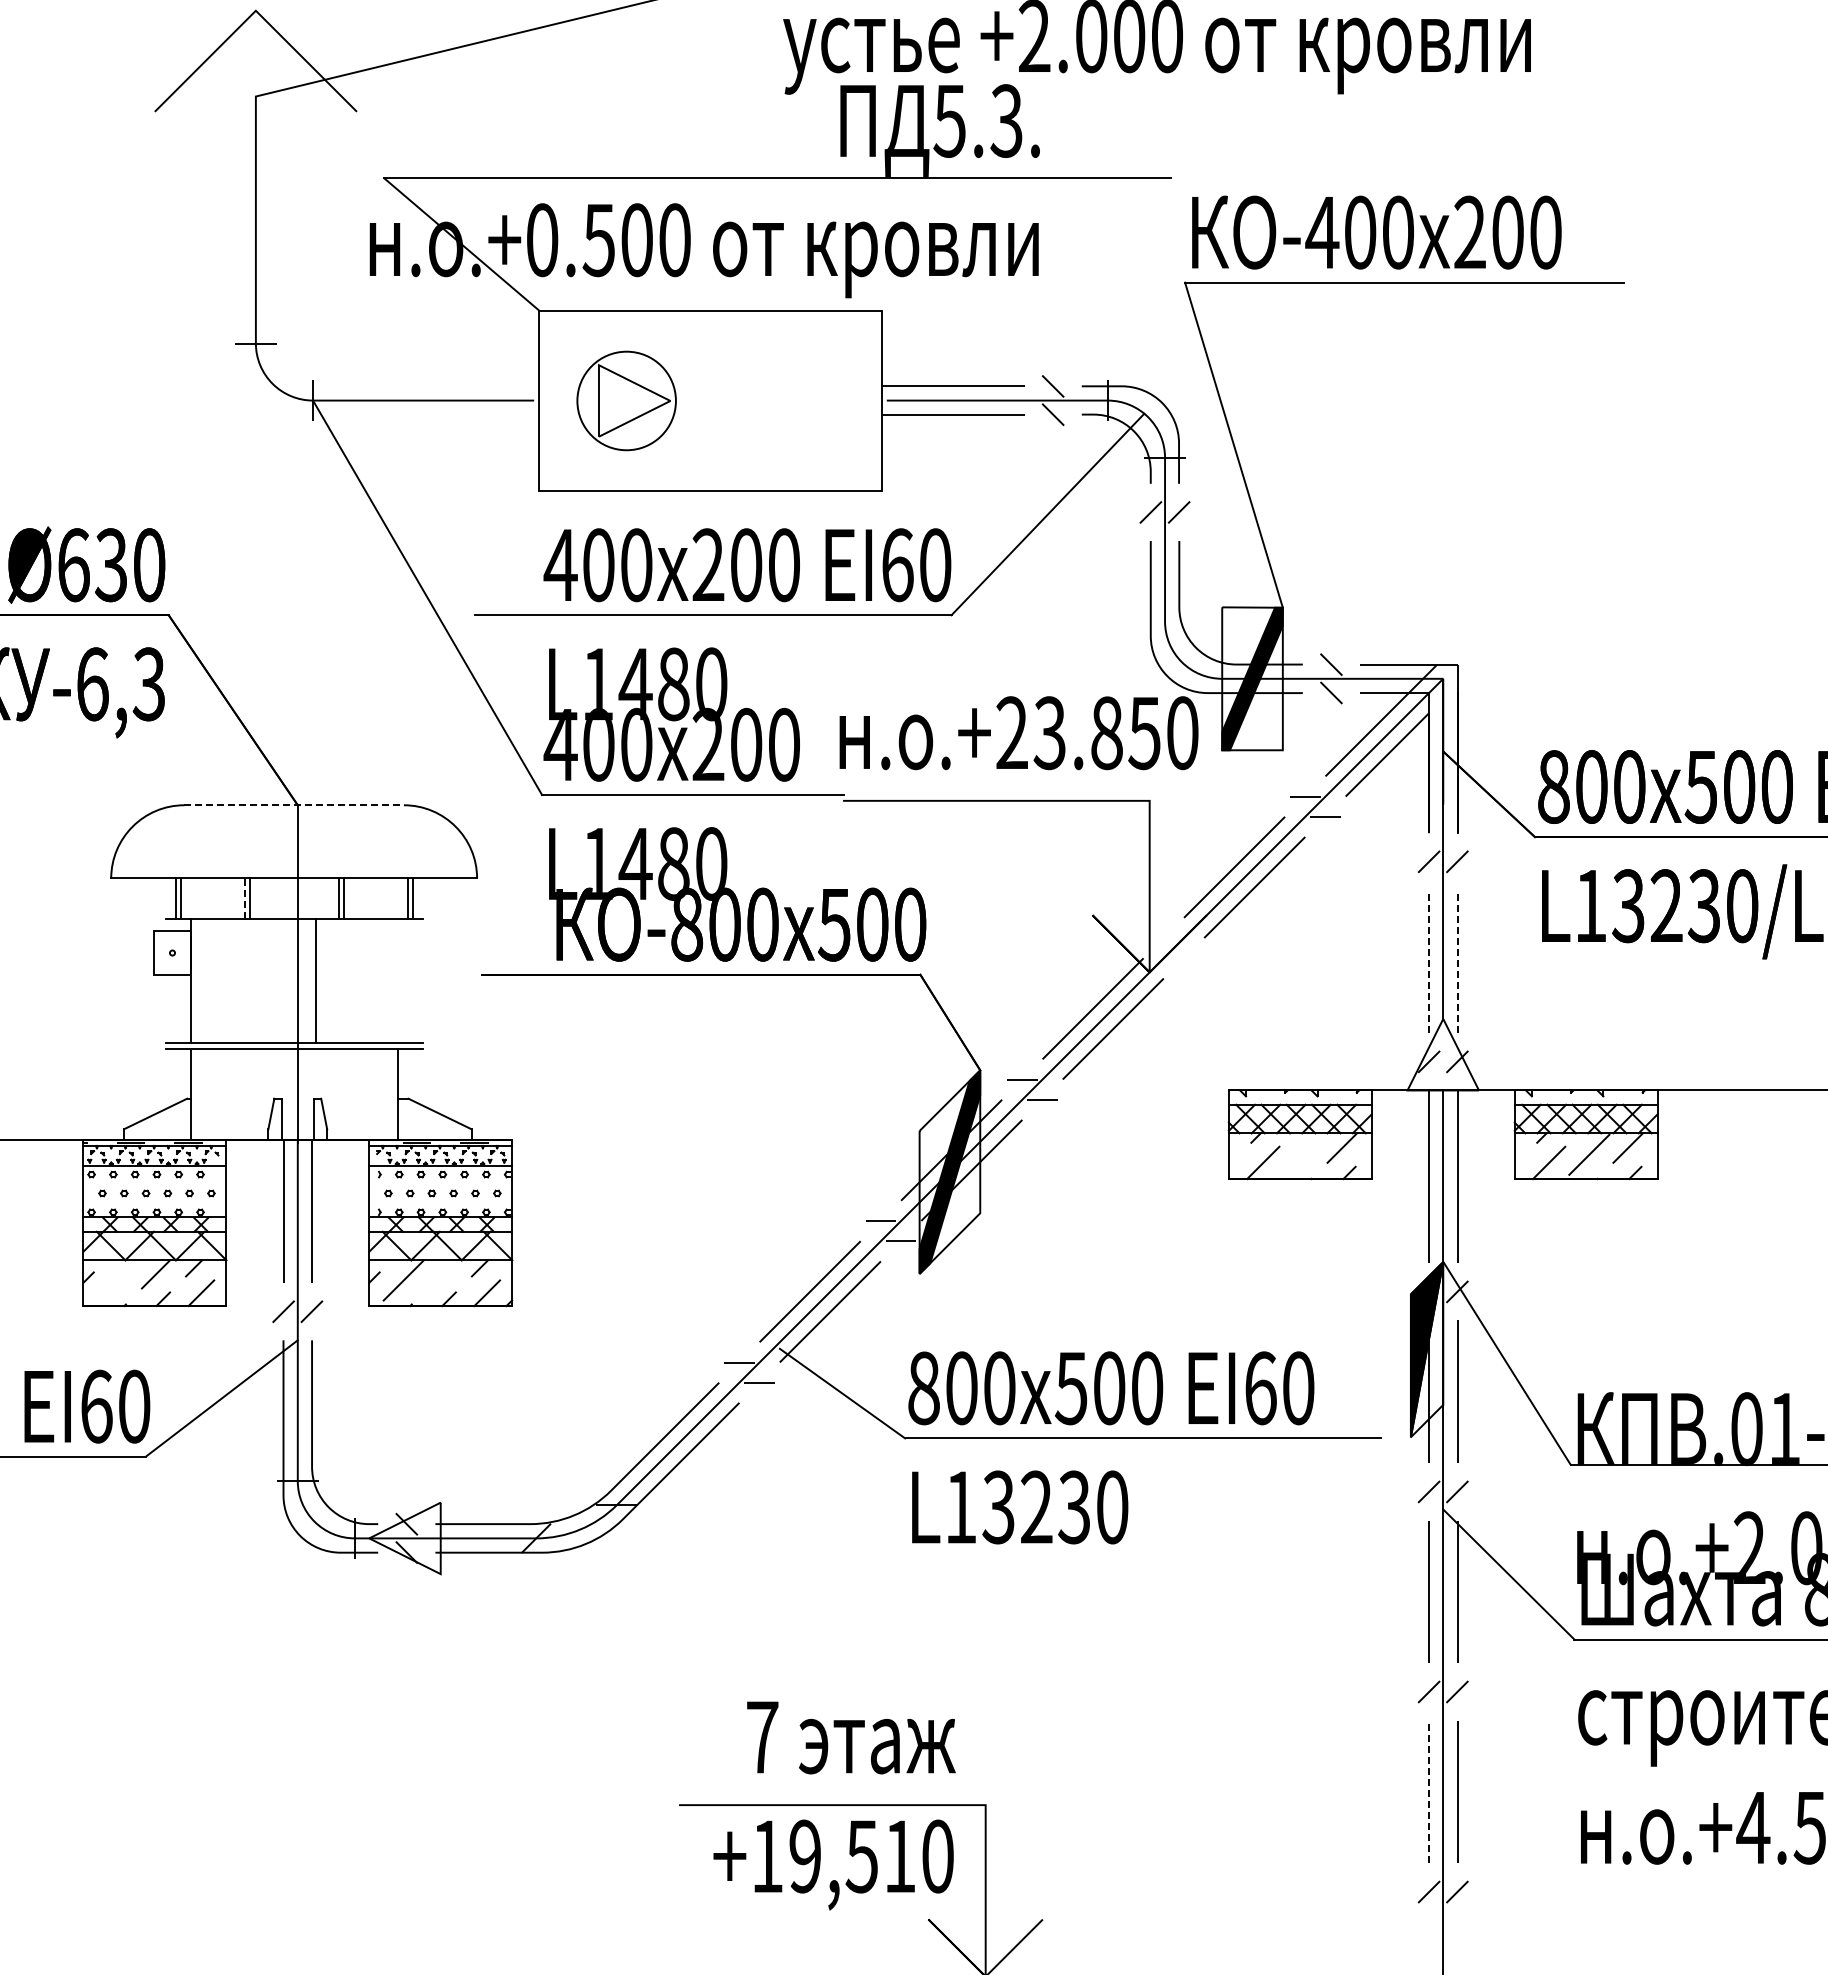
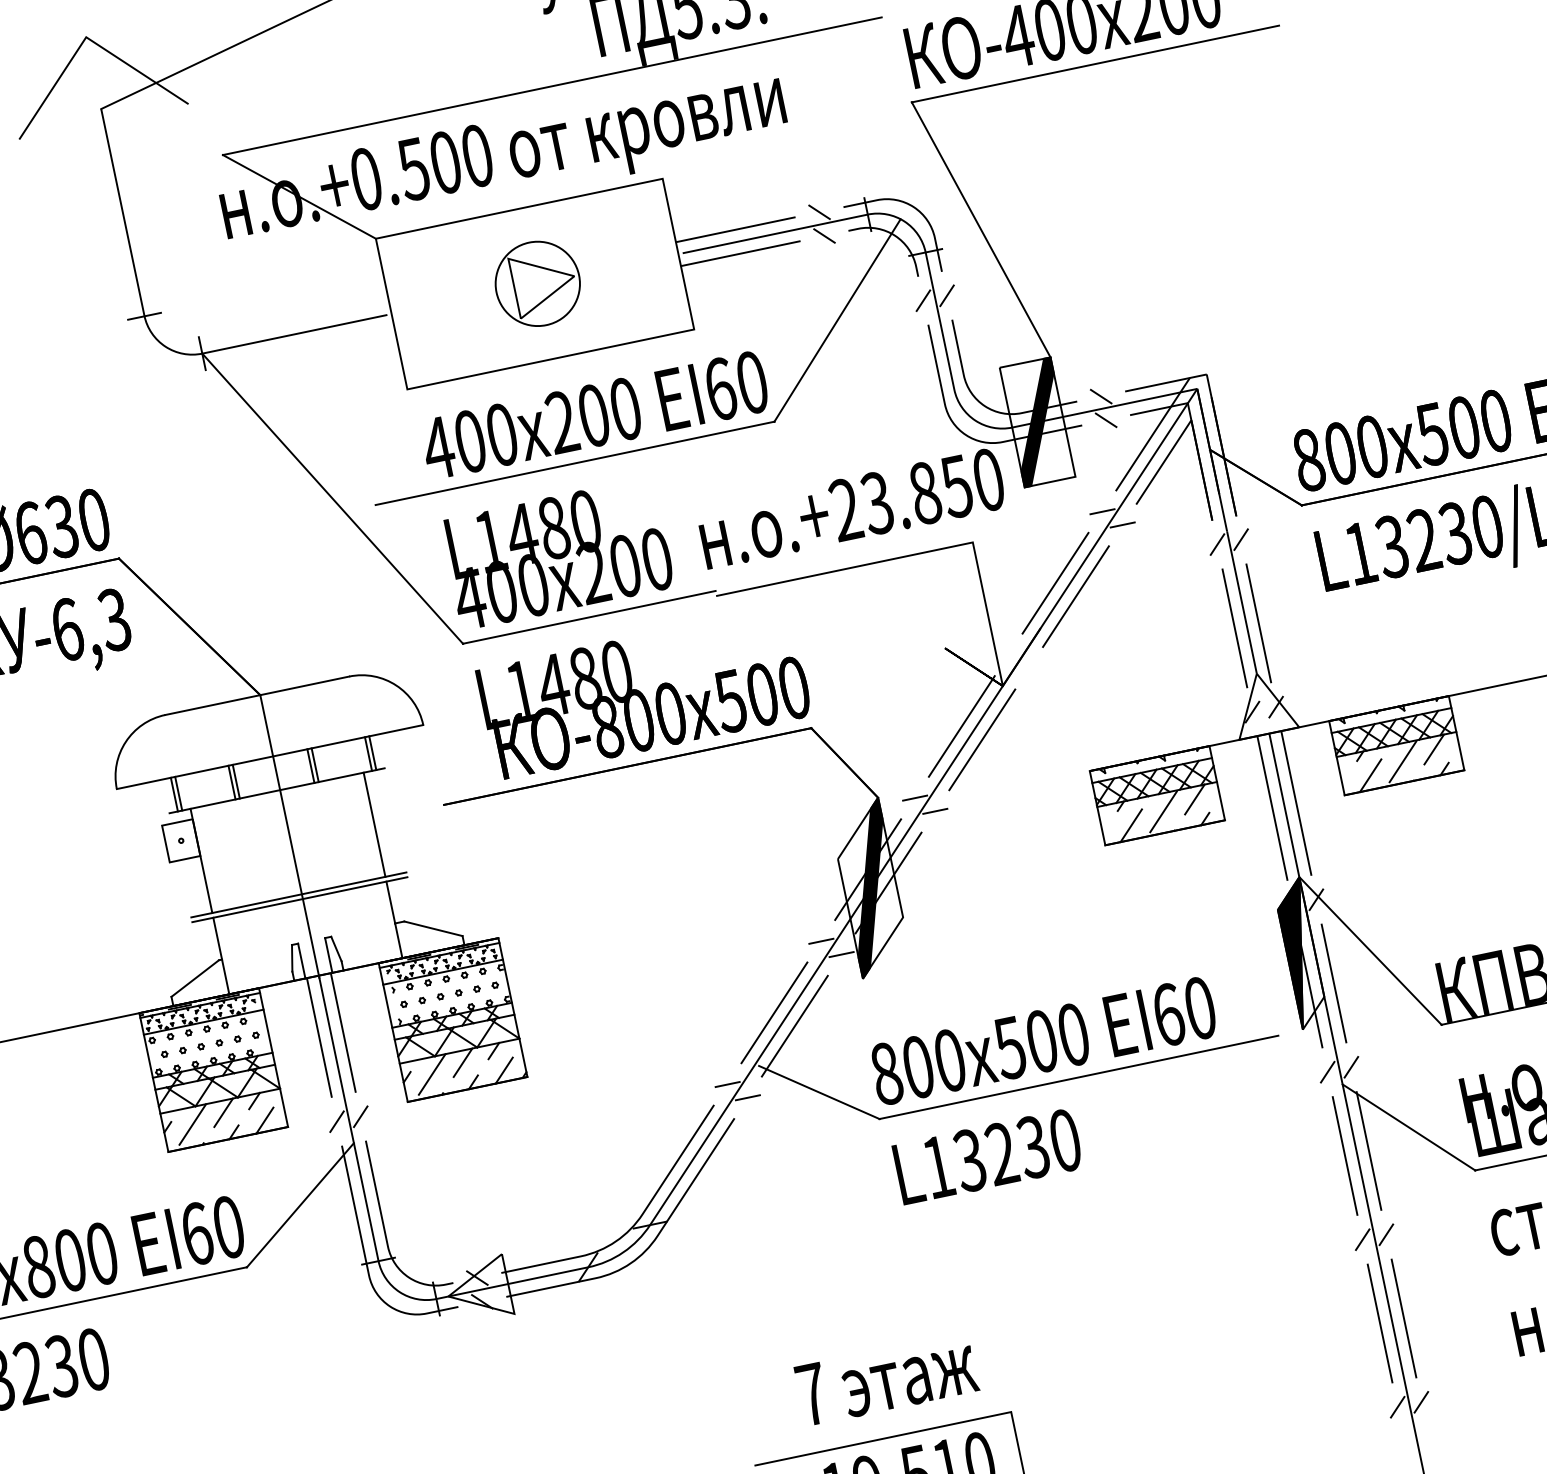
part: (626, 400) -> (537, 283), moved
line: (294, 805) -> (257, 695), dashed -> solid
line: (244, 898) -> (231, 782), dashed -> solid
line: (1428, 961) -> (1234, 628), dashed -> solid
line: (1457, 961) -> (1258, 623), dashed -> solid
line: (315, 980) -> (374, 824), moved
line: (1303, 1154) -> (1163, 811), added
line: (441, 1274) -> (462, 1062), added
line: (117, 1280) -> (192, 1124), added
line: (1428, 1791) -> (1379, 1323), dashed -> solid

